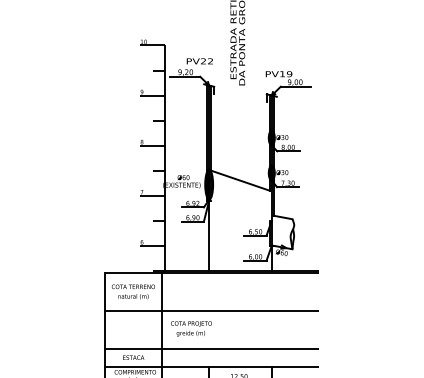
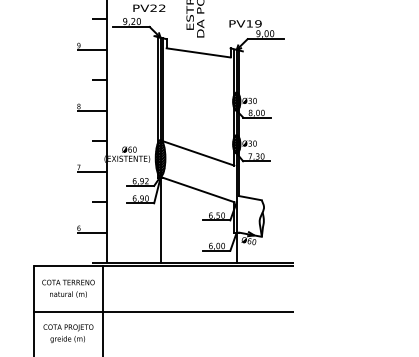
line: (240, 97) -> (198, 52), added
line: (240, 210) -> (198, 189), added
text: (191, 328) -> (68, 333), moved

